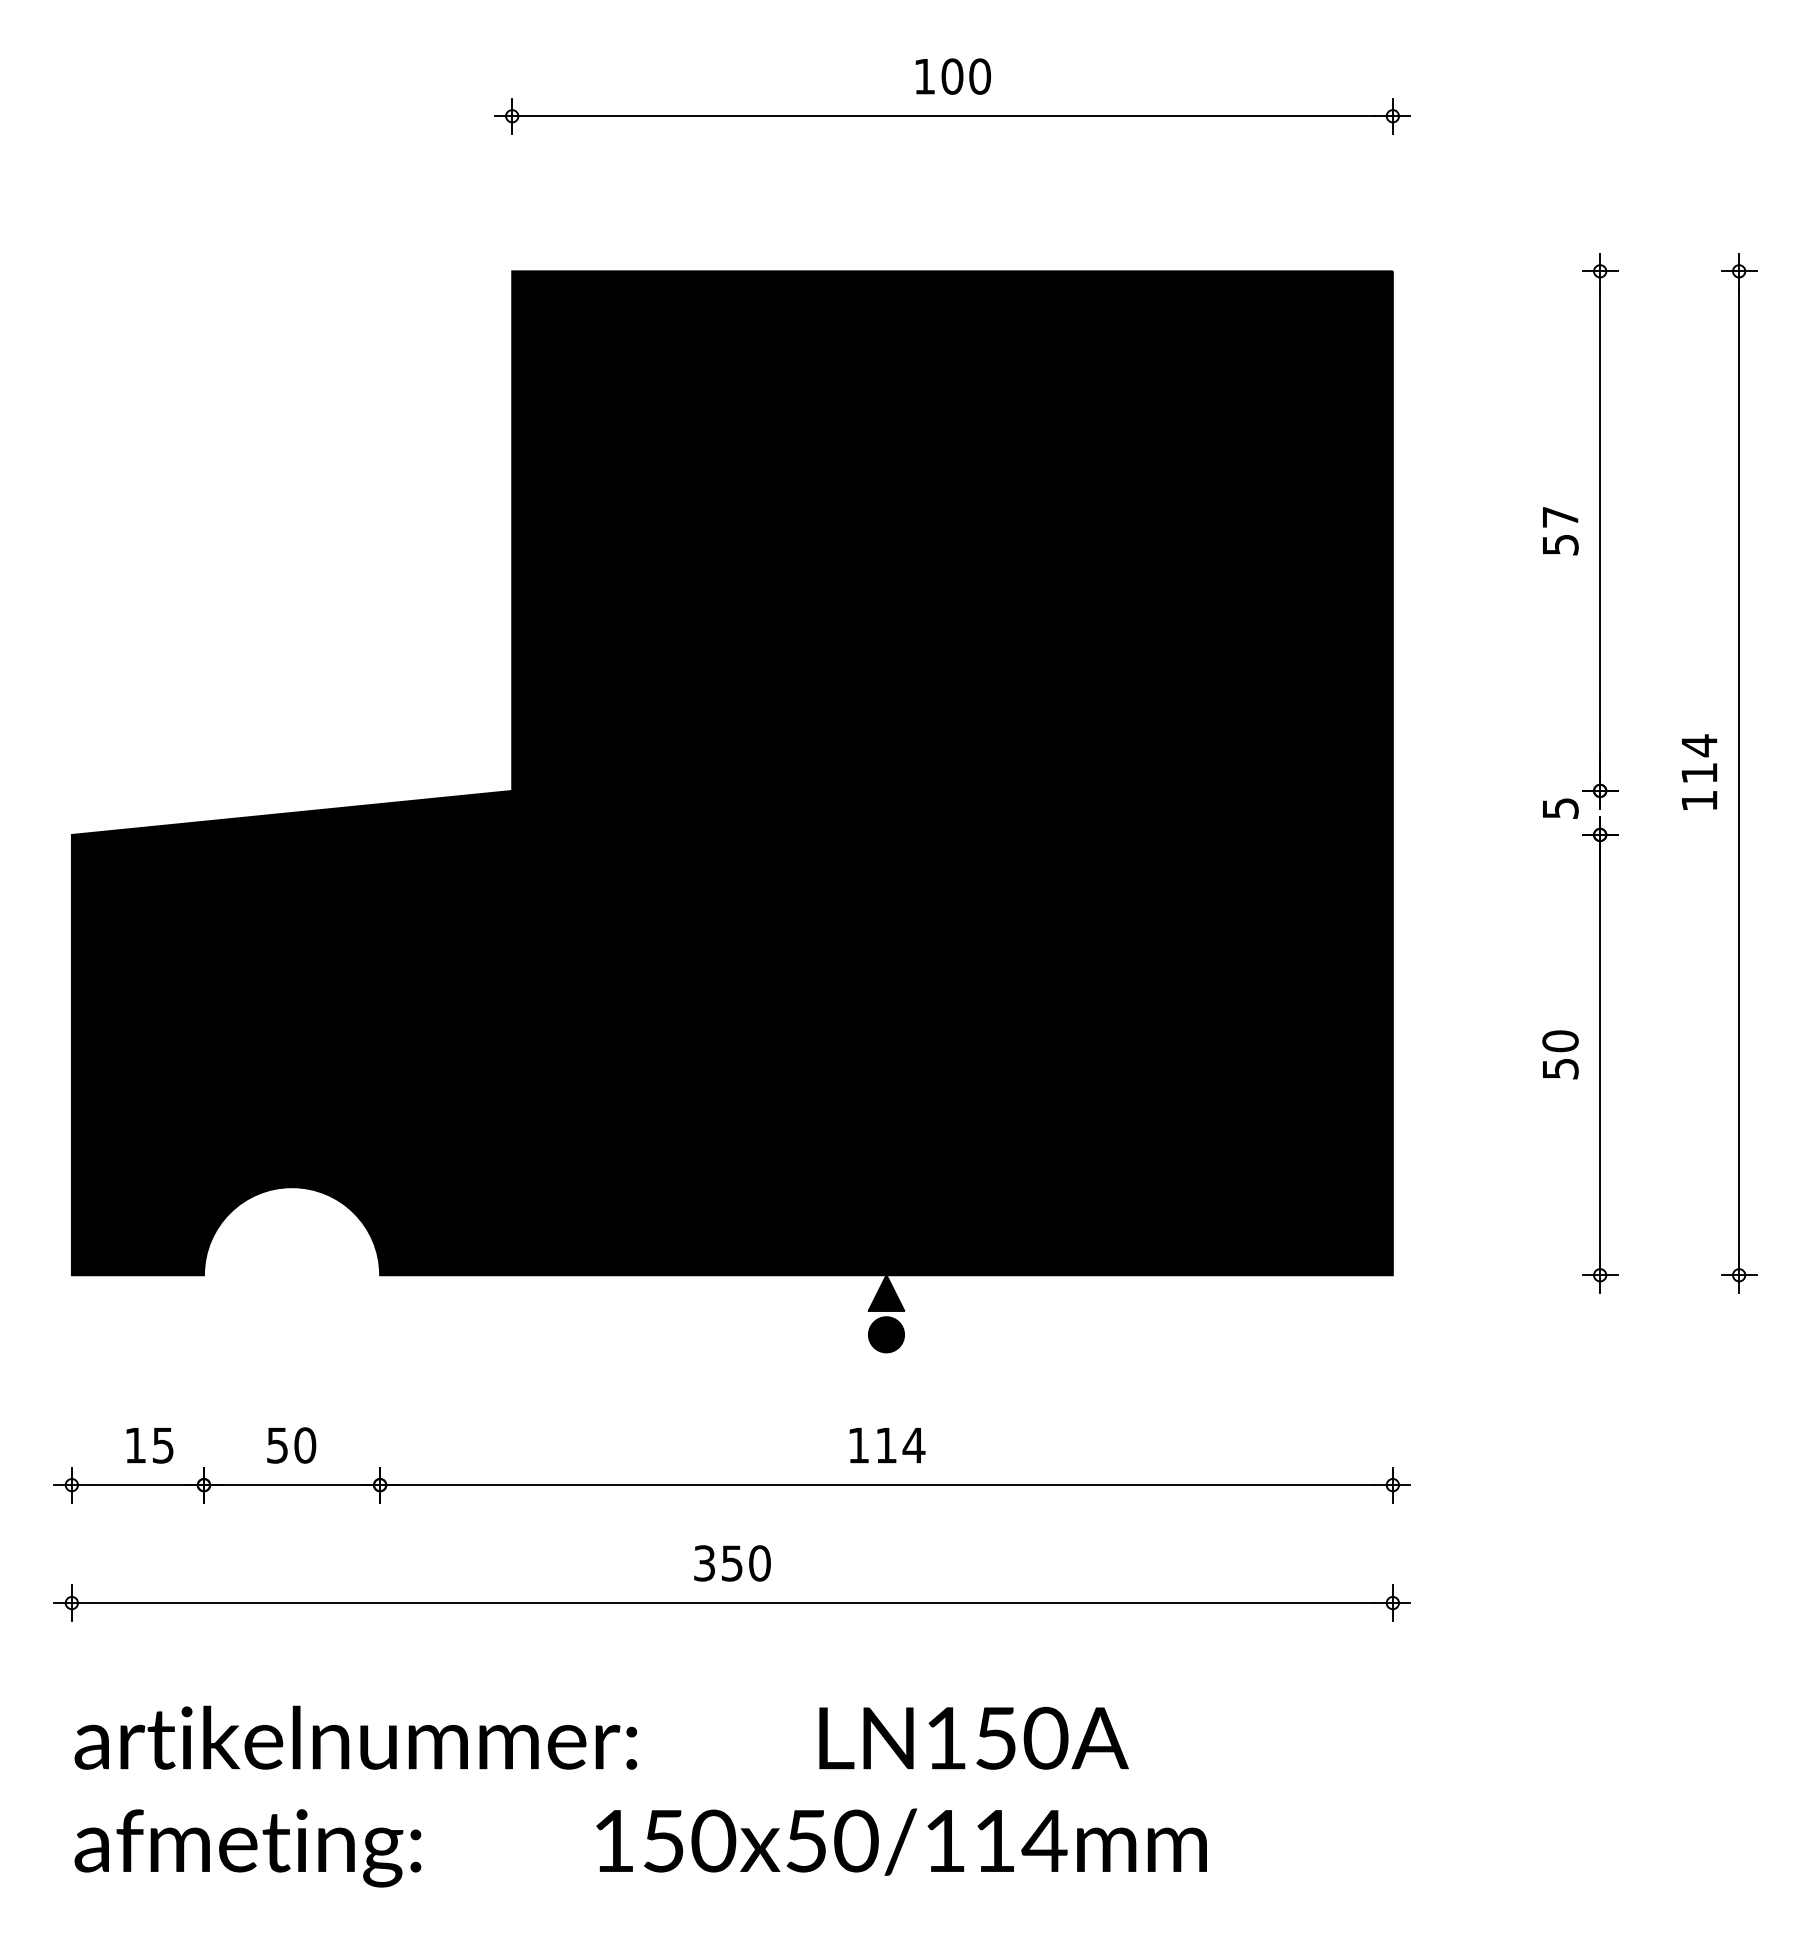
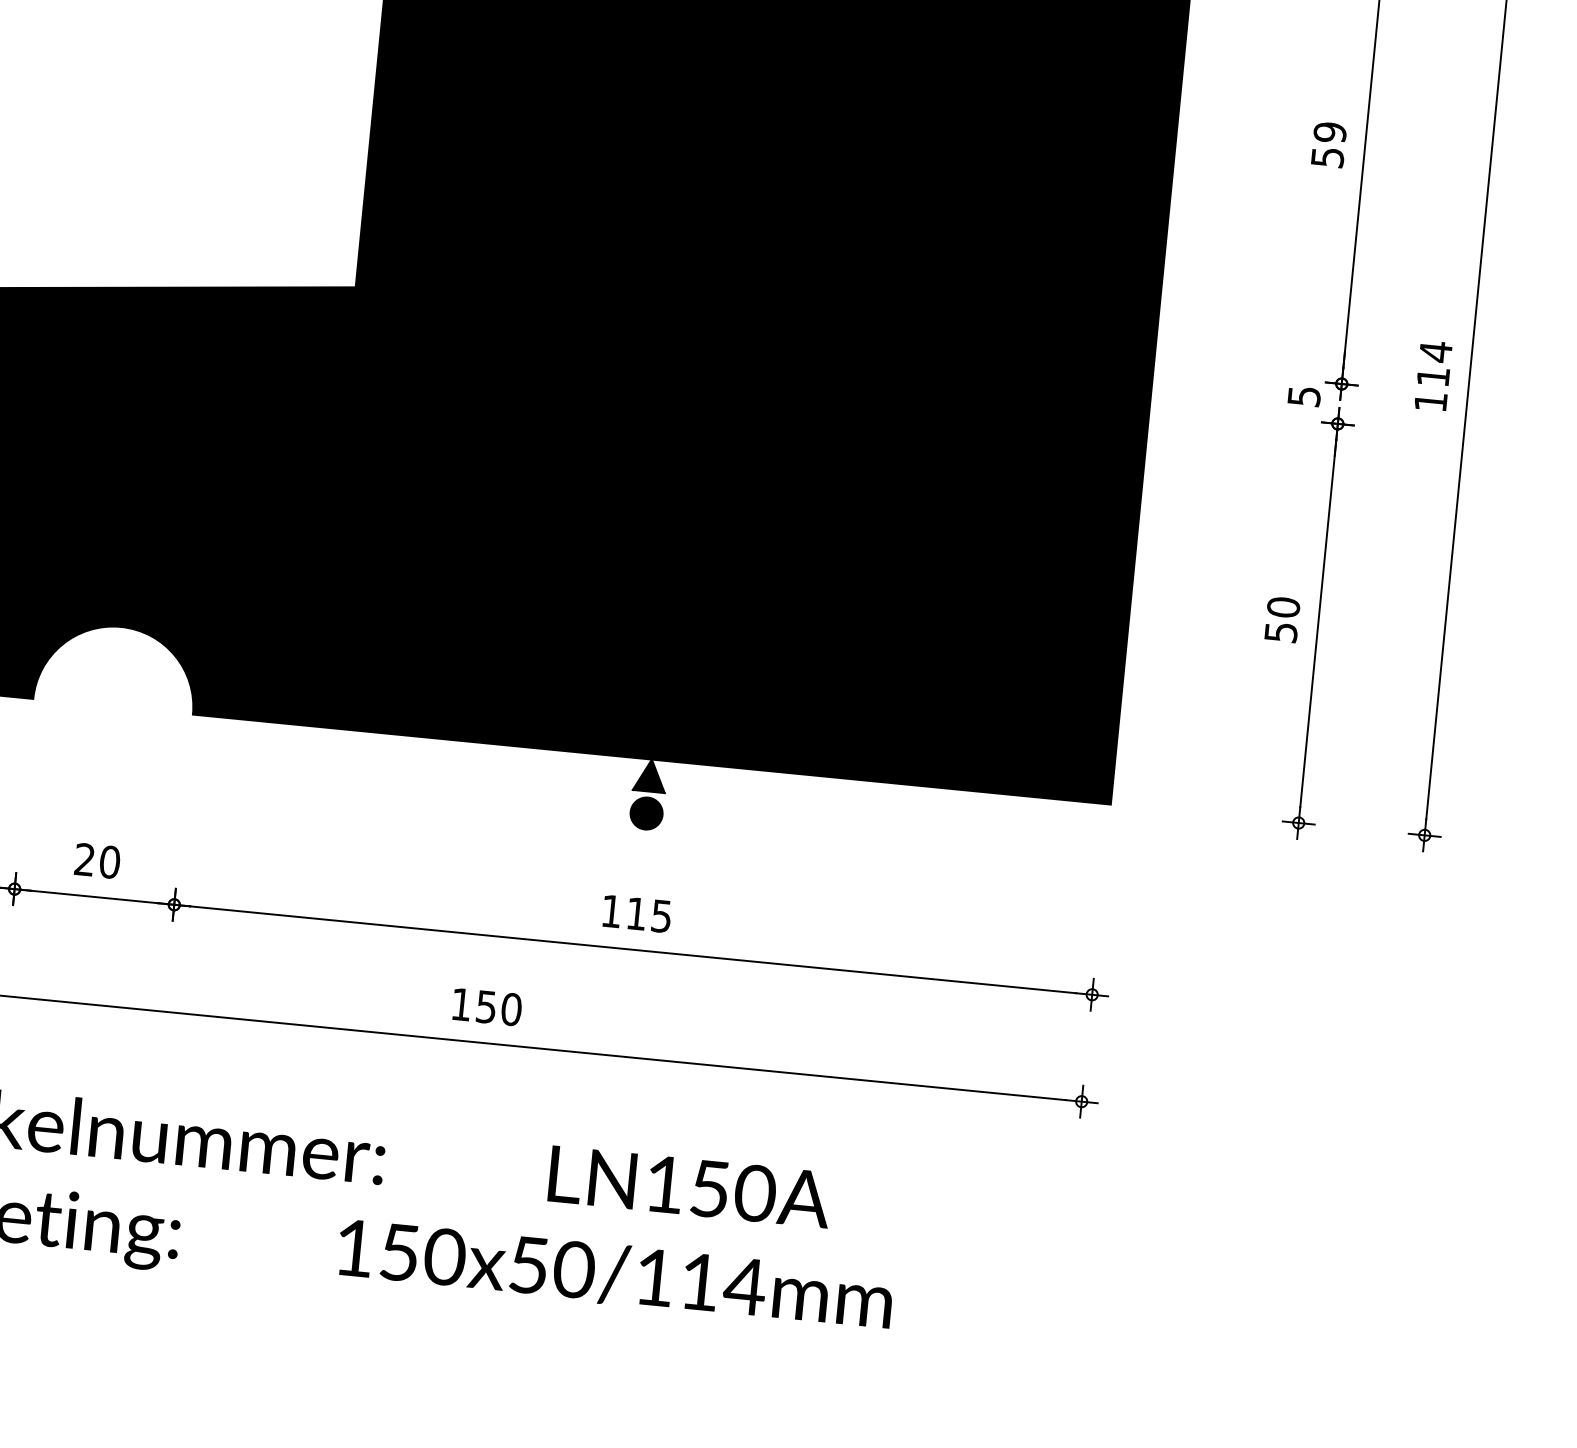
text: (1560, 517) -> (1330, 132), 57 -> 59
text: (277, 1445) -> (84, 859), 50 -> 20
text: (913, 1445) -> (661, 916), 114 -> 115
text: (704, 1563) -> (461, 1004), 350 -> 150

